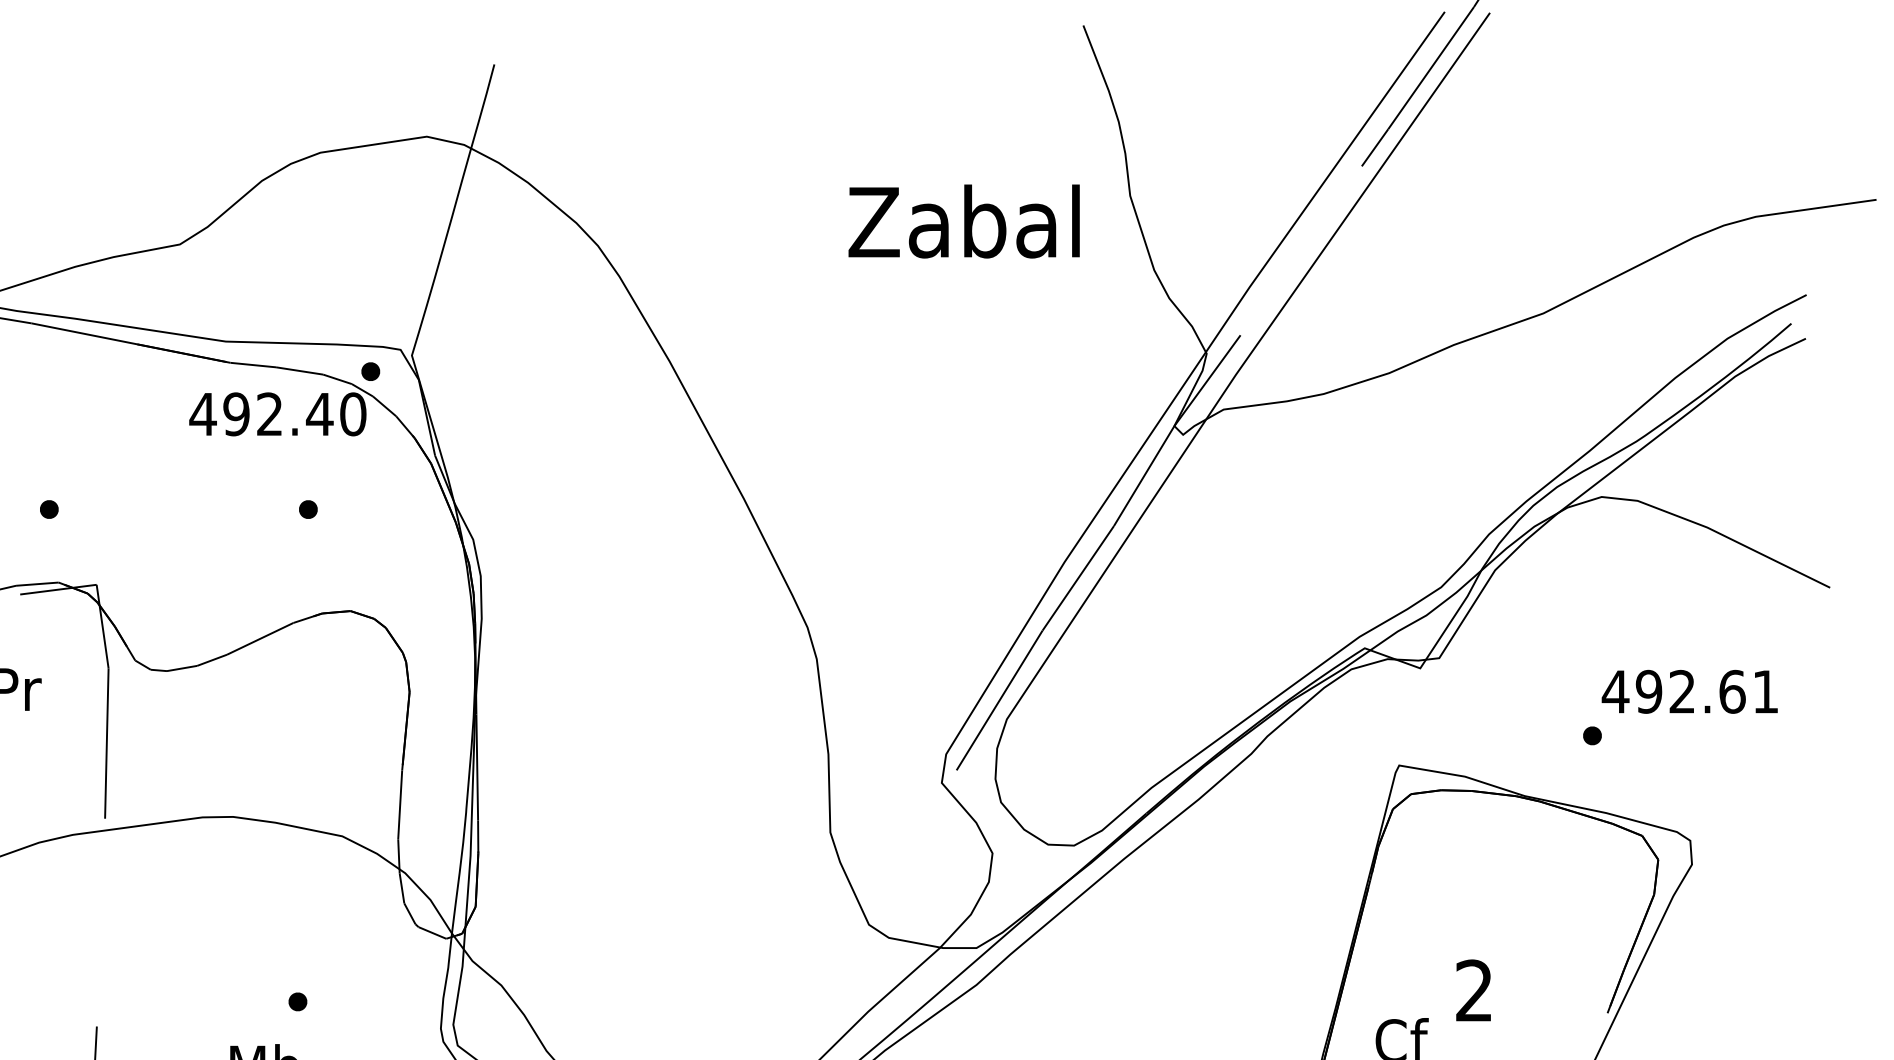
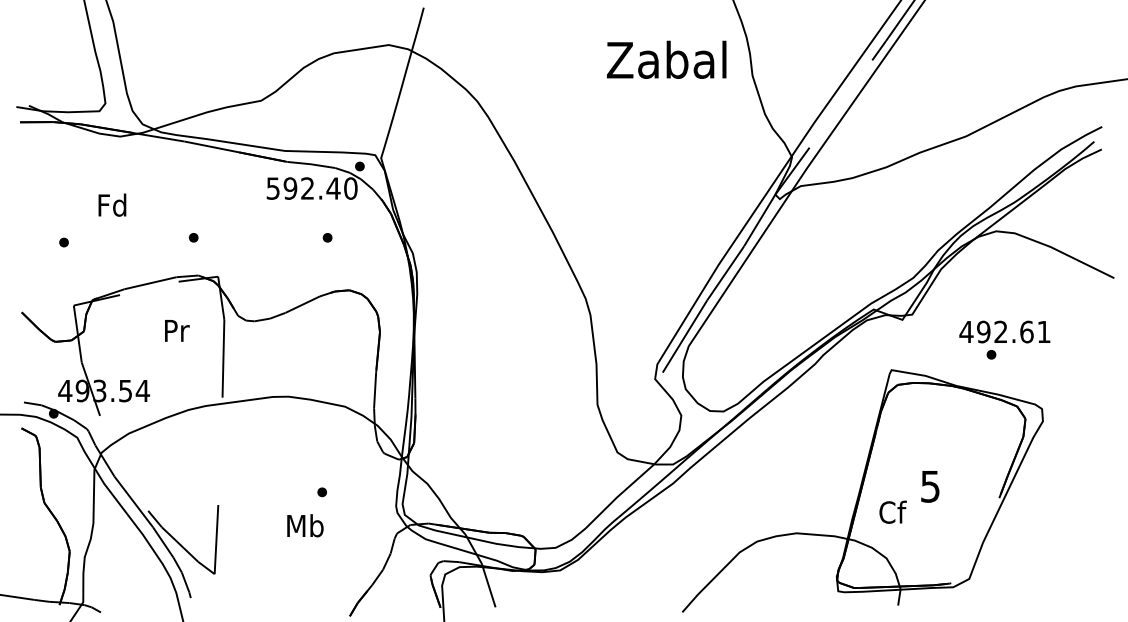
text: (963, 220) -> (666, 59), moved
text: (203, 414) -> (273, 188), 492.40 -> 592.40
text: (1689, 690) -> (1004, 331), moved
text: (1474, 990) -> (930, 486), 2 -> 5

